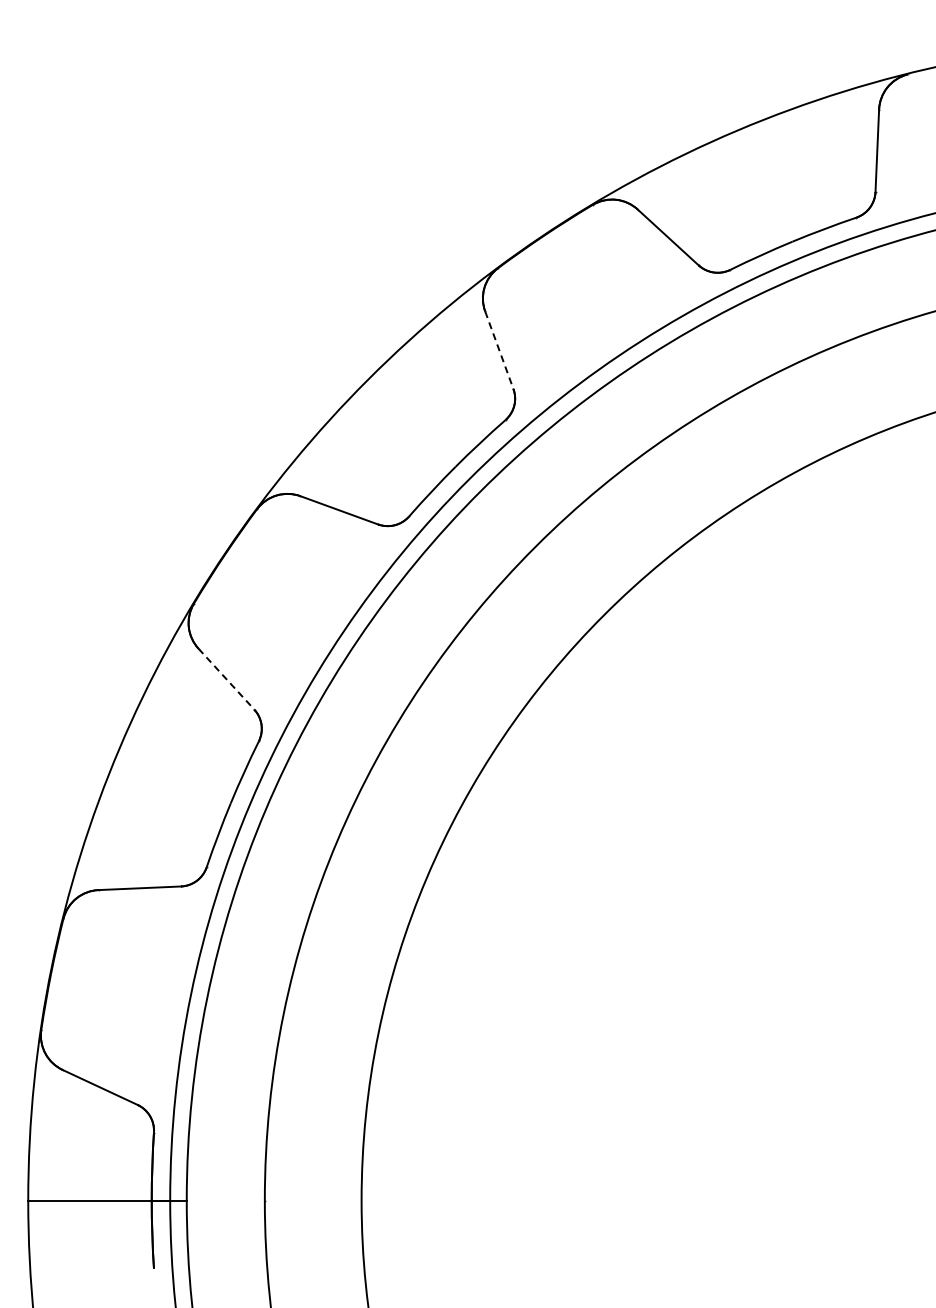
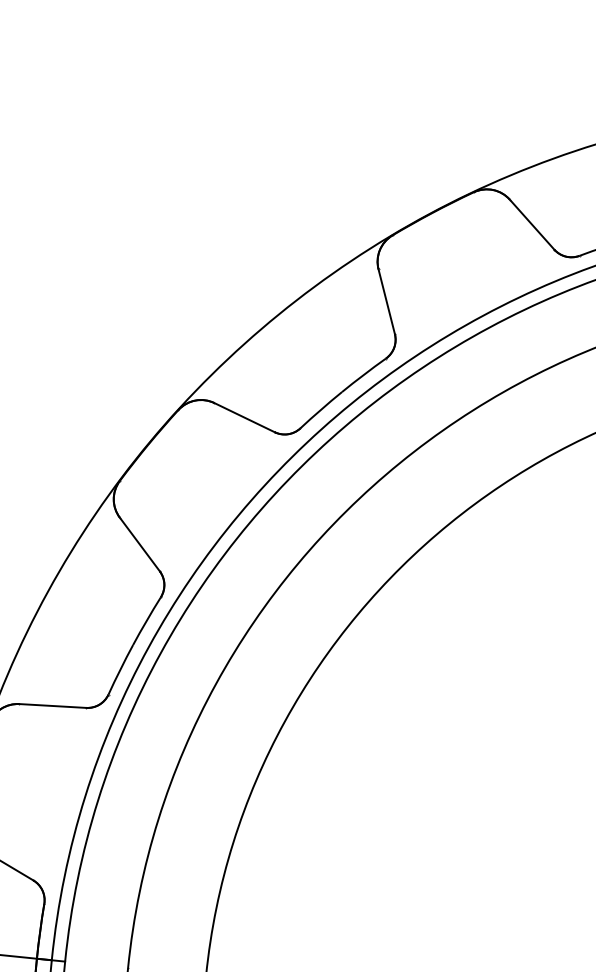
line: (499, 350) -> (386, 301), dashed -> solid
line: (226, 679) -> (139, 544), dashed -> solid

